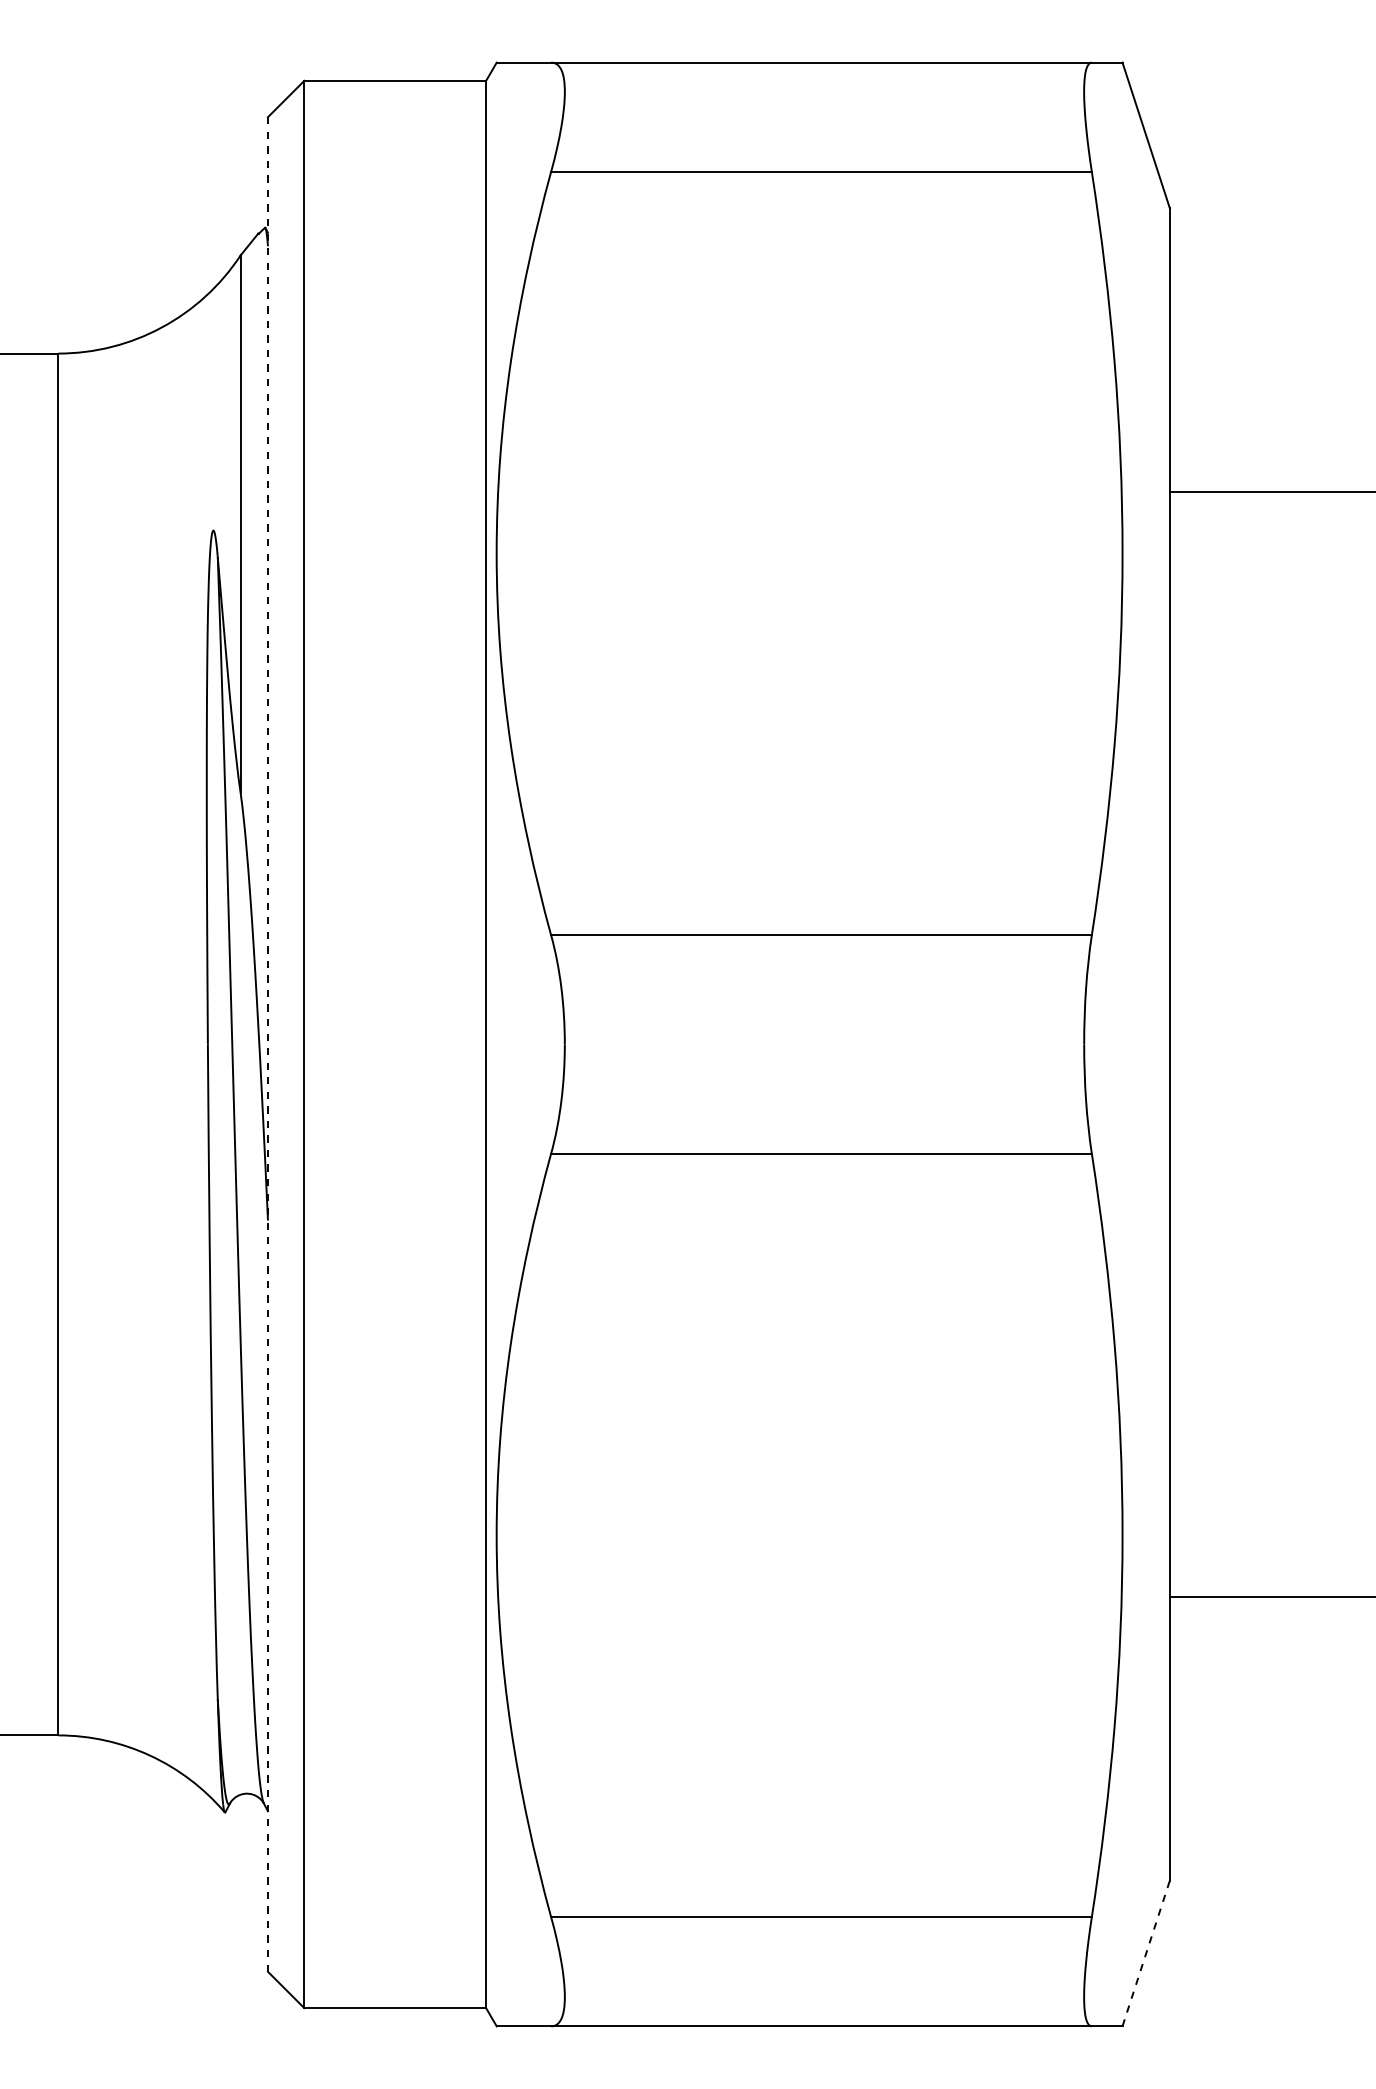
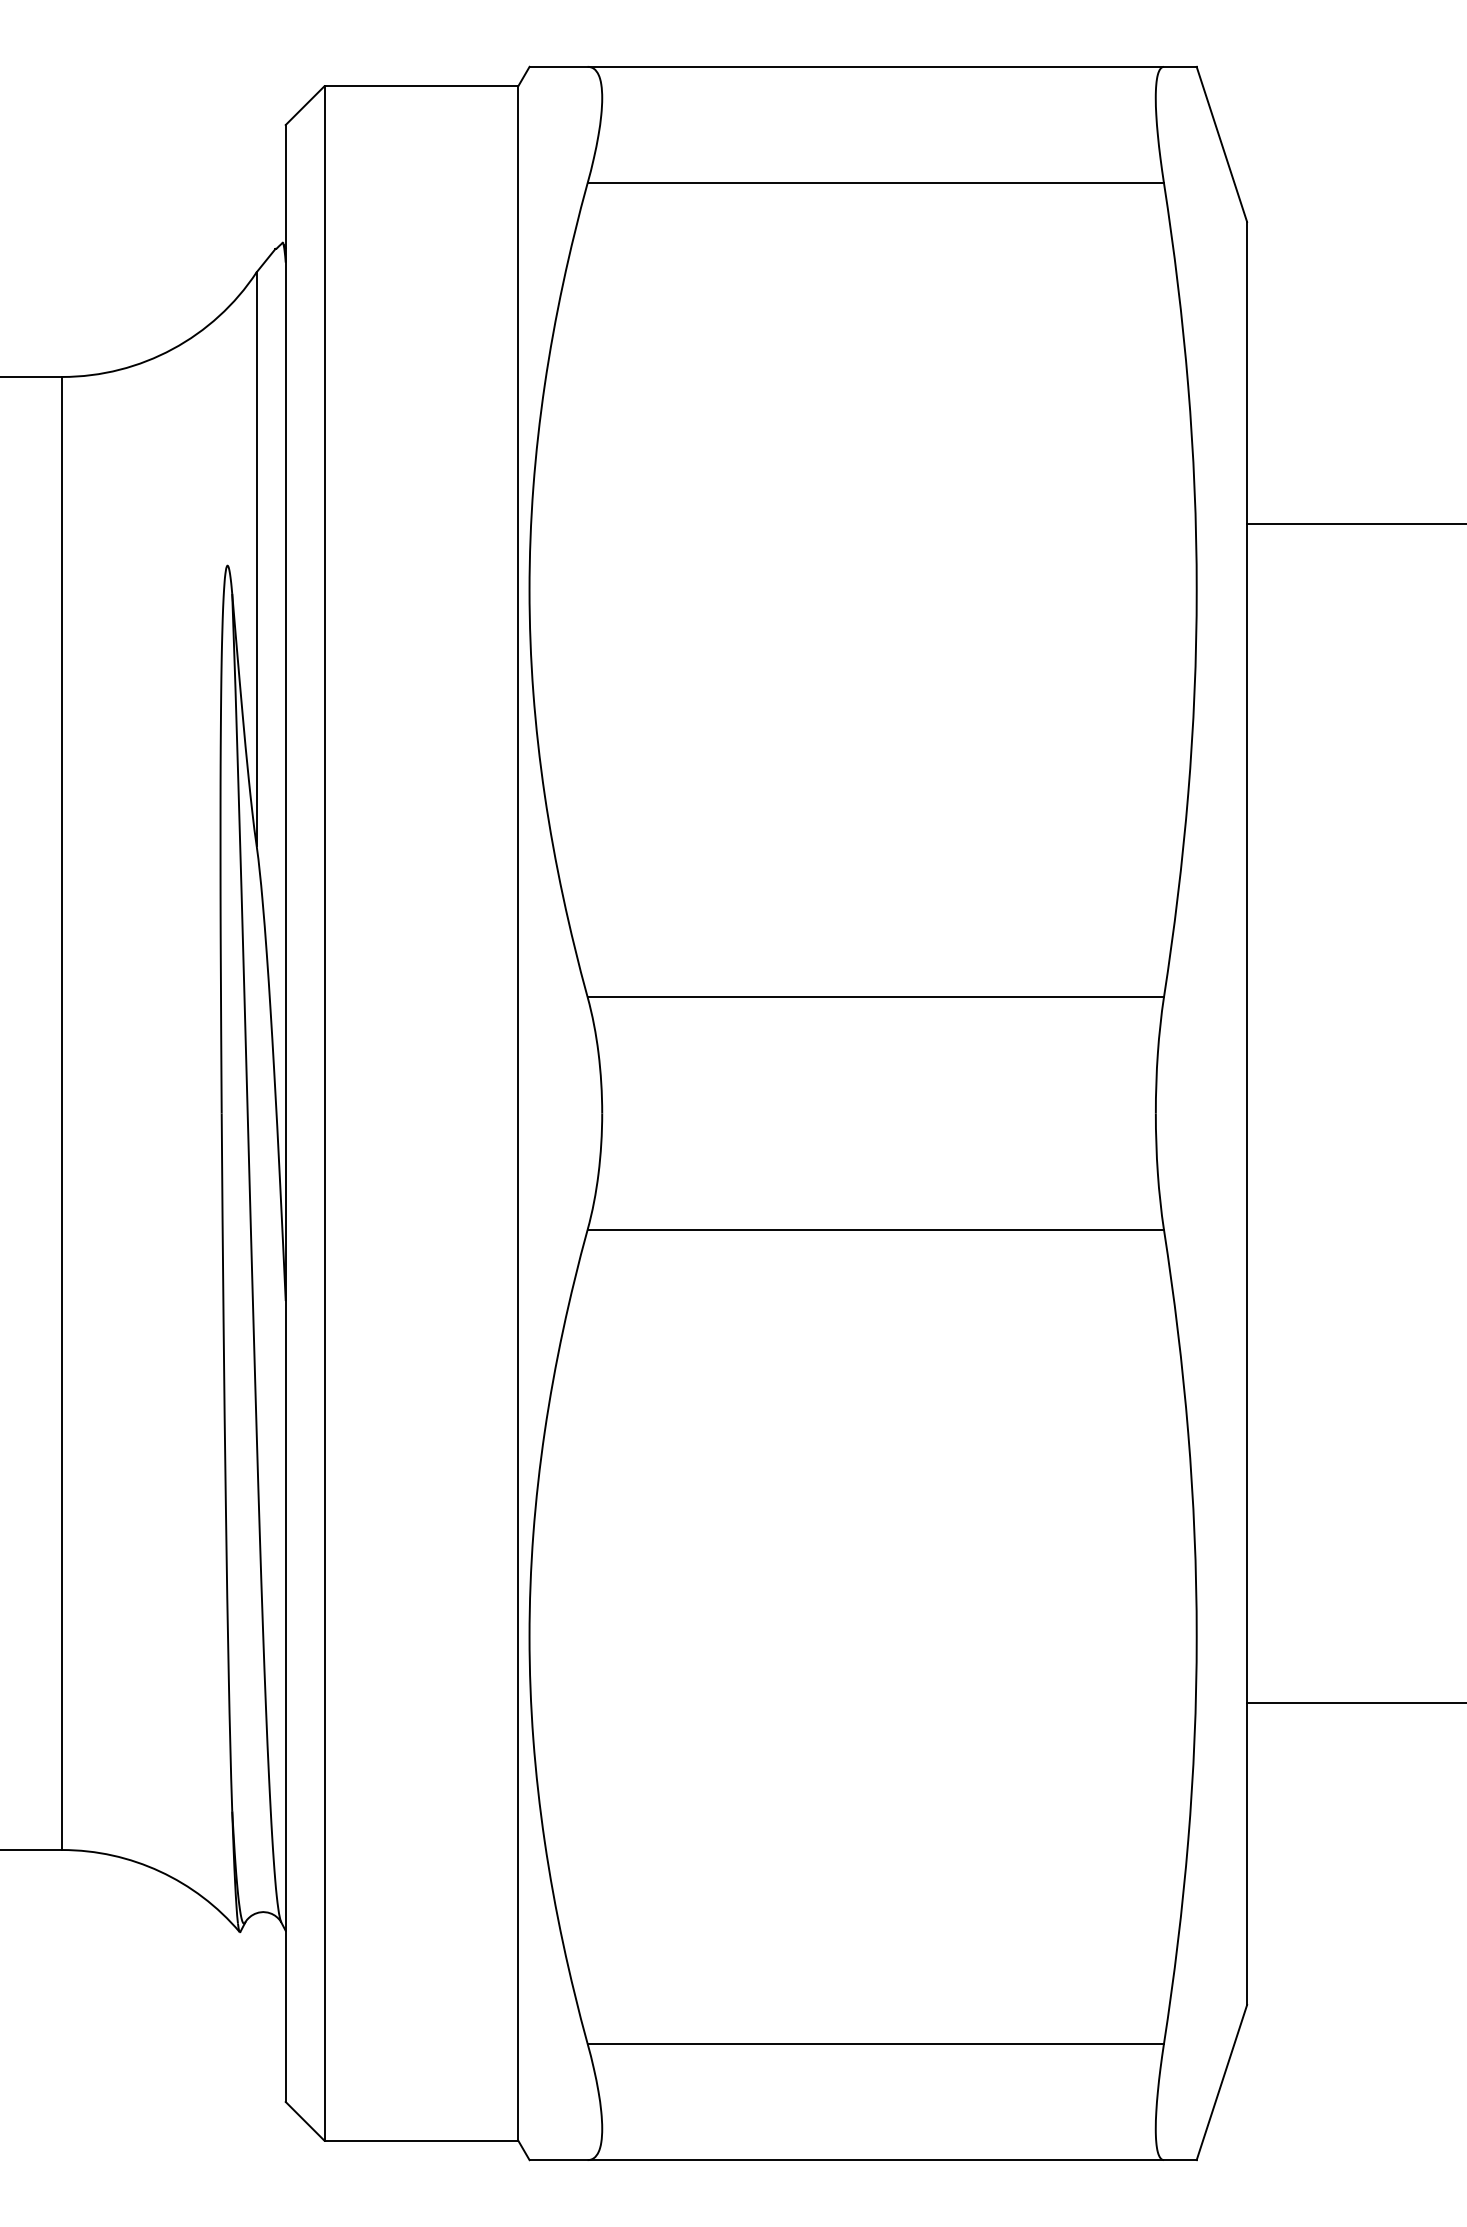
line: (267, 1044) -> (285, 1113), dashed -> solid
line: (1146, 1953) -> (1222, 2082), dashed -> solid

